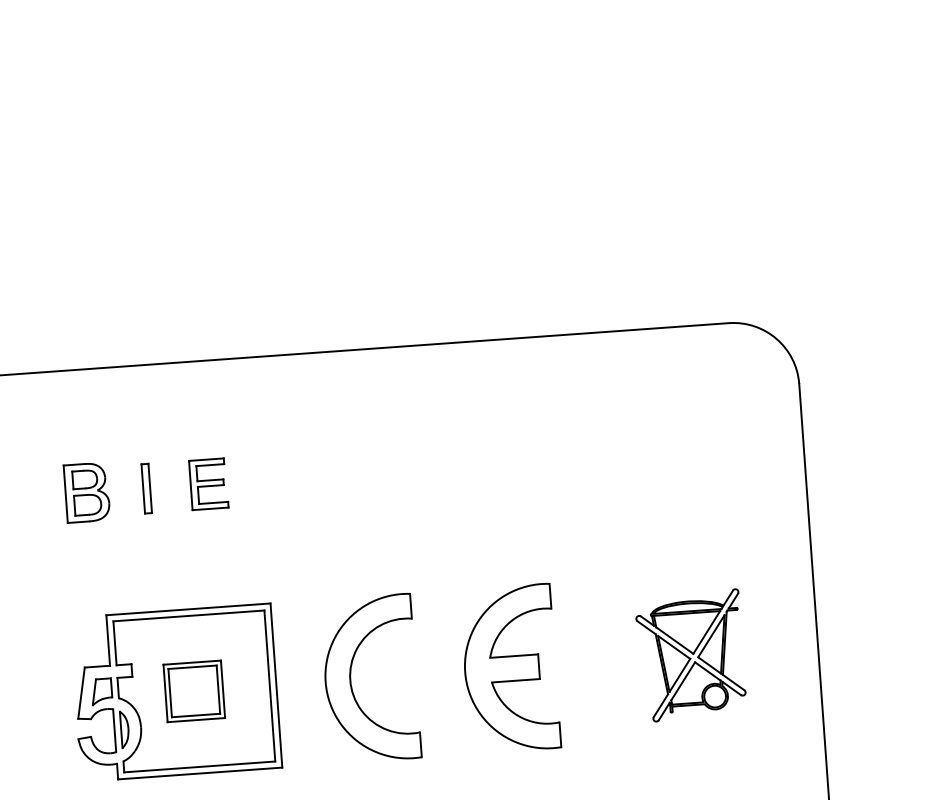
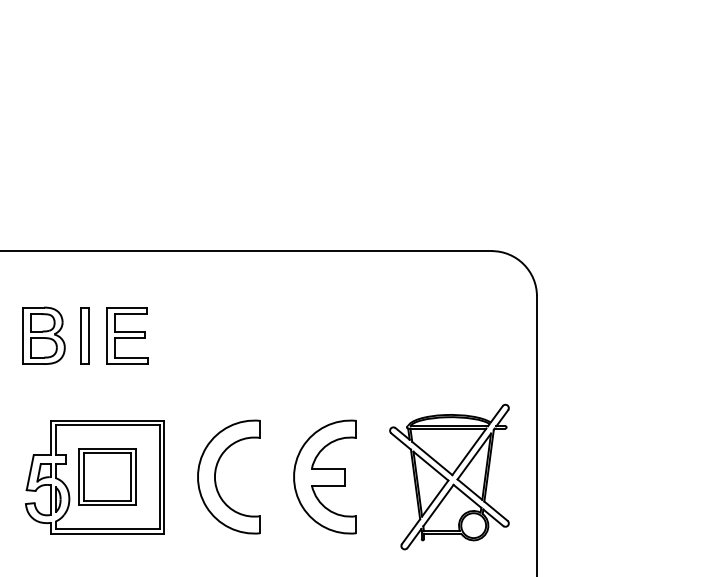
part: (208, 483) -> (127, 335), size x1.67
part: (146, 488) -> (84, 335), size x1.67
part: (86, 492) -> (43, 335), size x1.43
part: (690, 654) -> (449, 476), size x1.67
part: (194, 690) -> (107, 476), size x1.43

